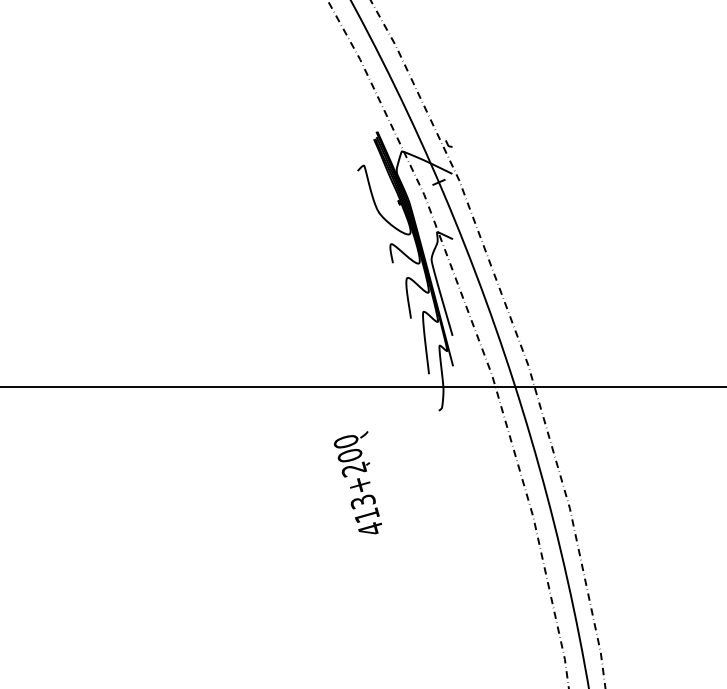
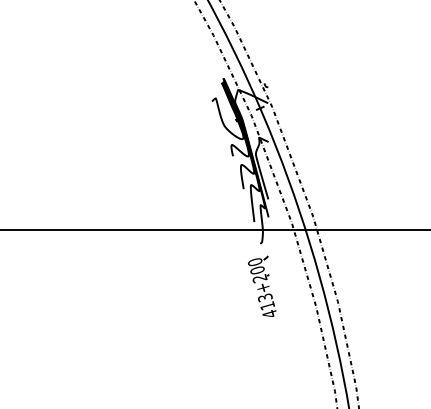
part: (358, 481) -> (262, 285), moved

